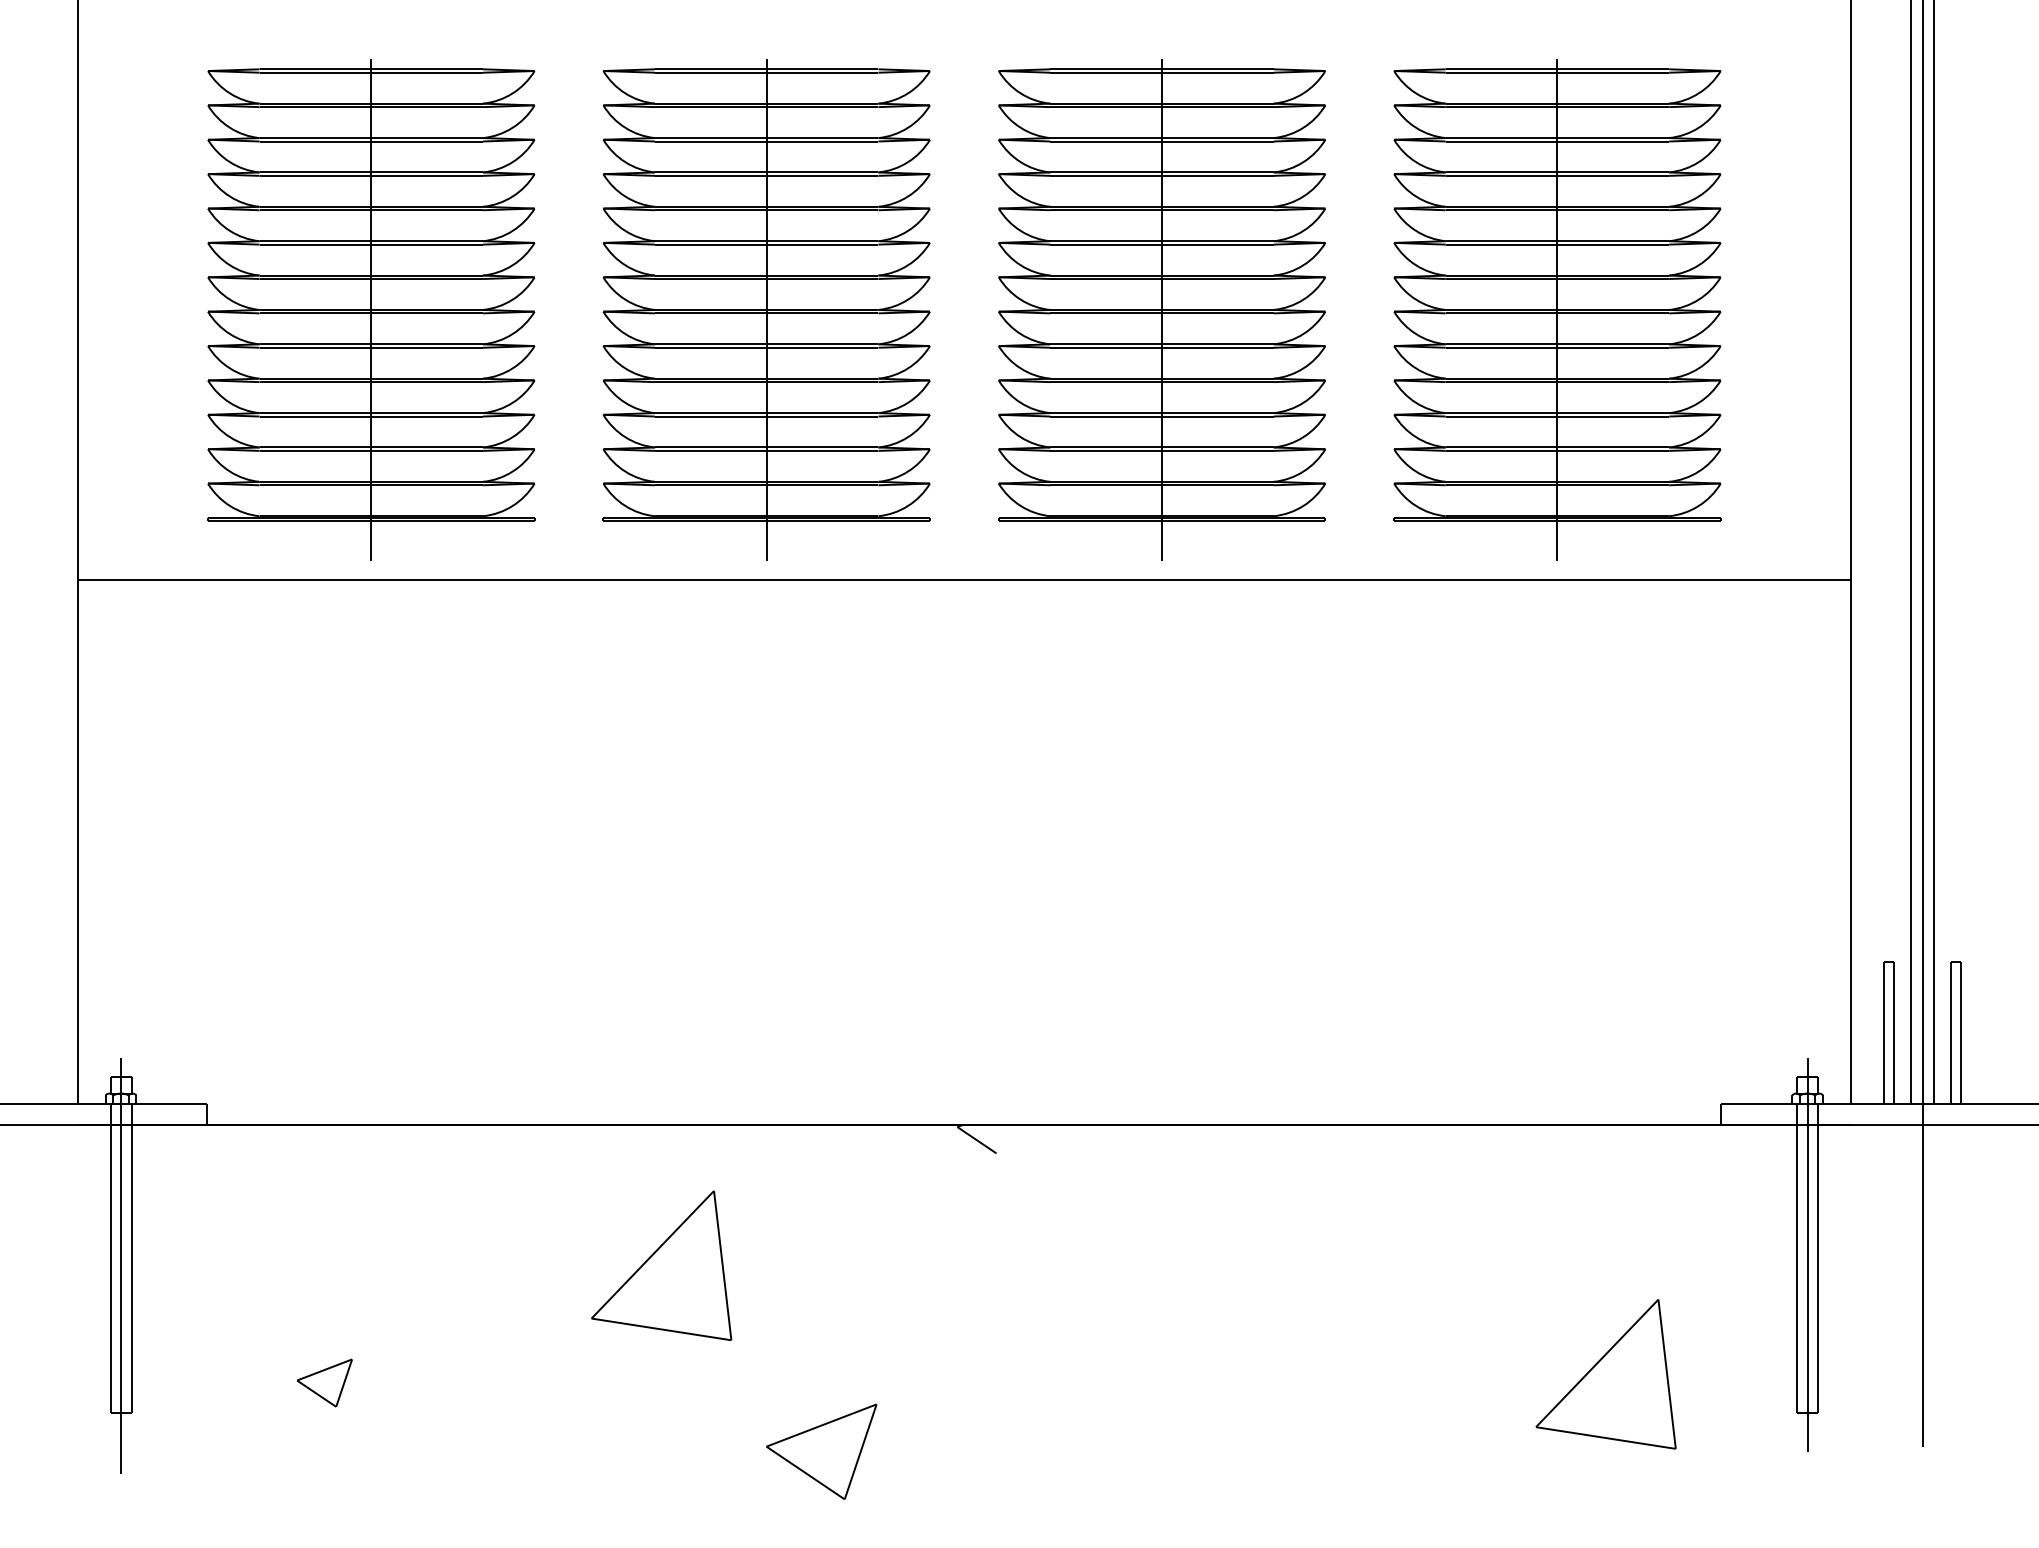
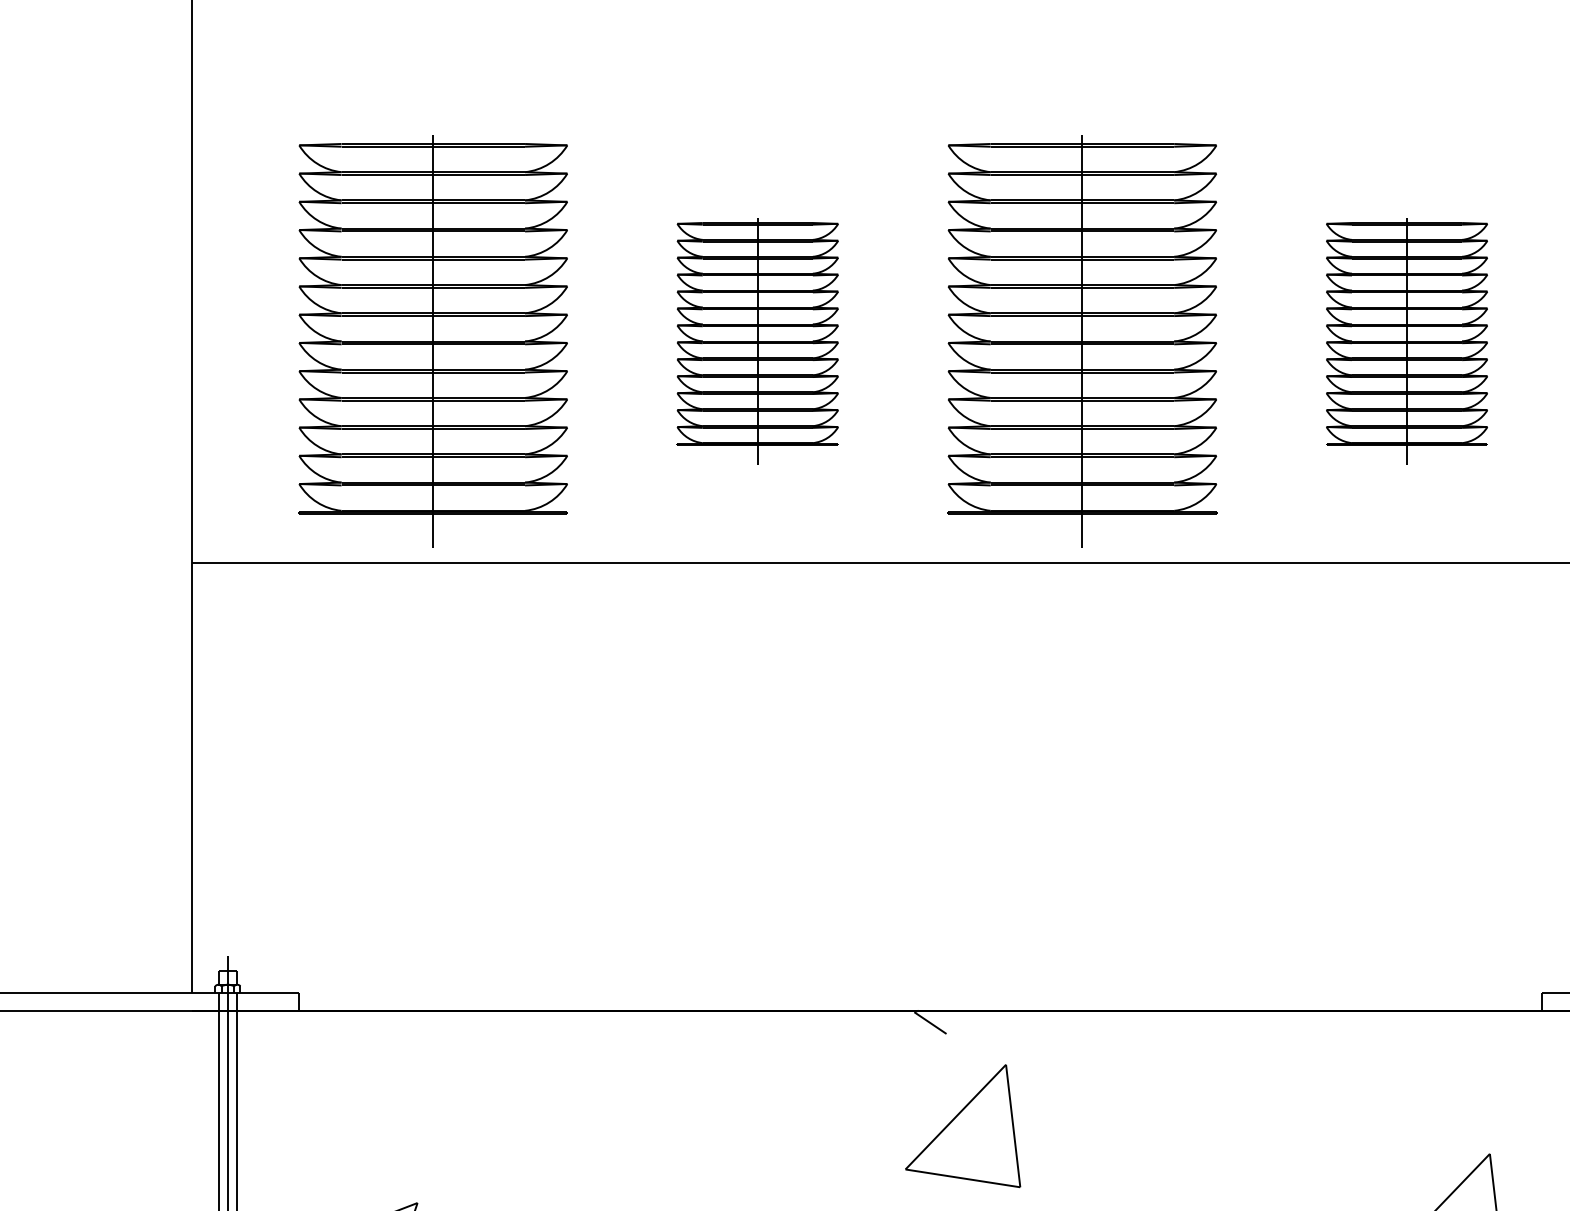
part: (766, 309) -> (757, 341), size x0.6
part: (1557, 309) -> (1407, 341), size x0.6
part: (661, 1265) -> (962, 1125), moved

